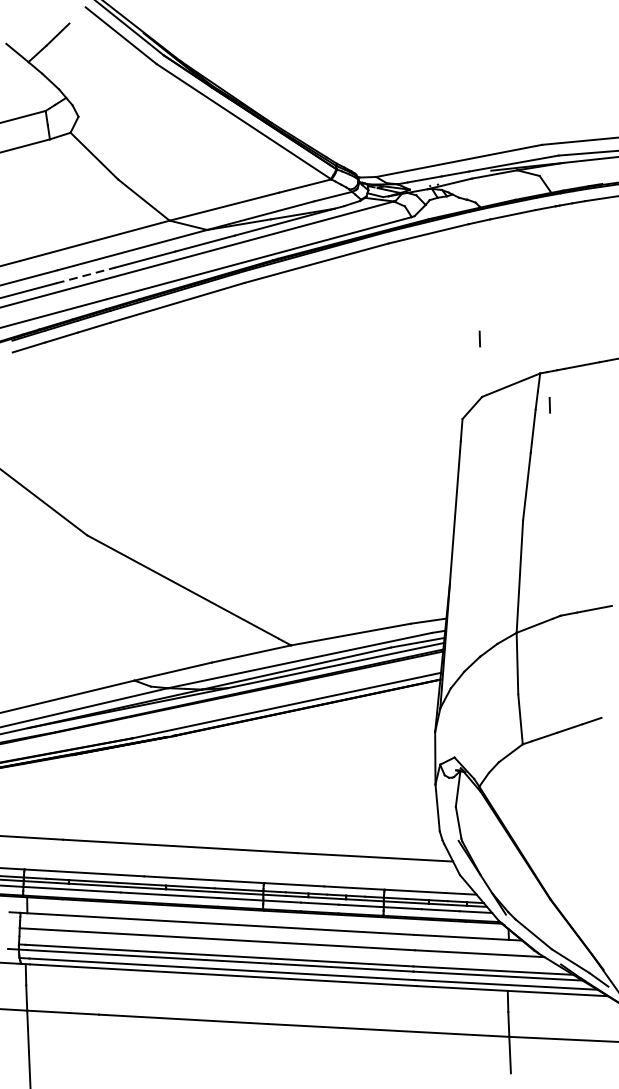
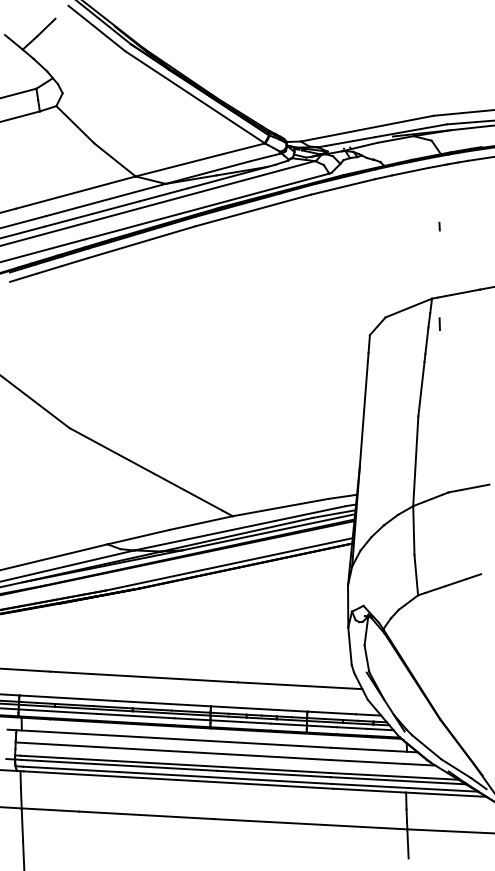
line: (85, 275) -> (68, 220), dashed -> solid
line: (549, 283) -> (439, 226), added
line: (479, 338) -> (383, 270), removed

